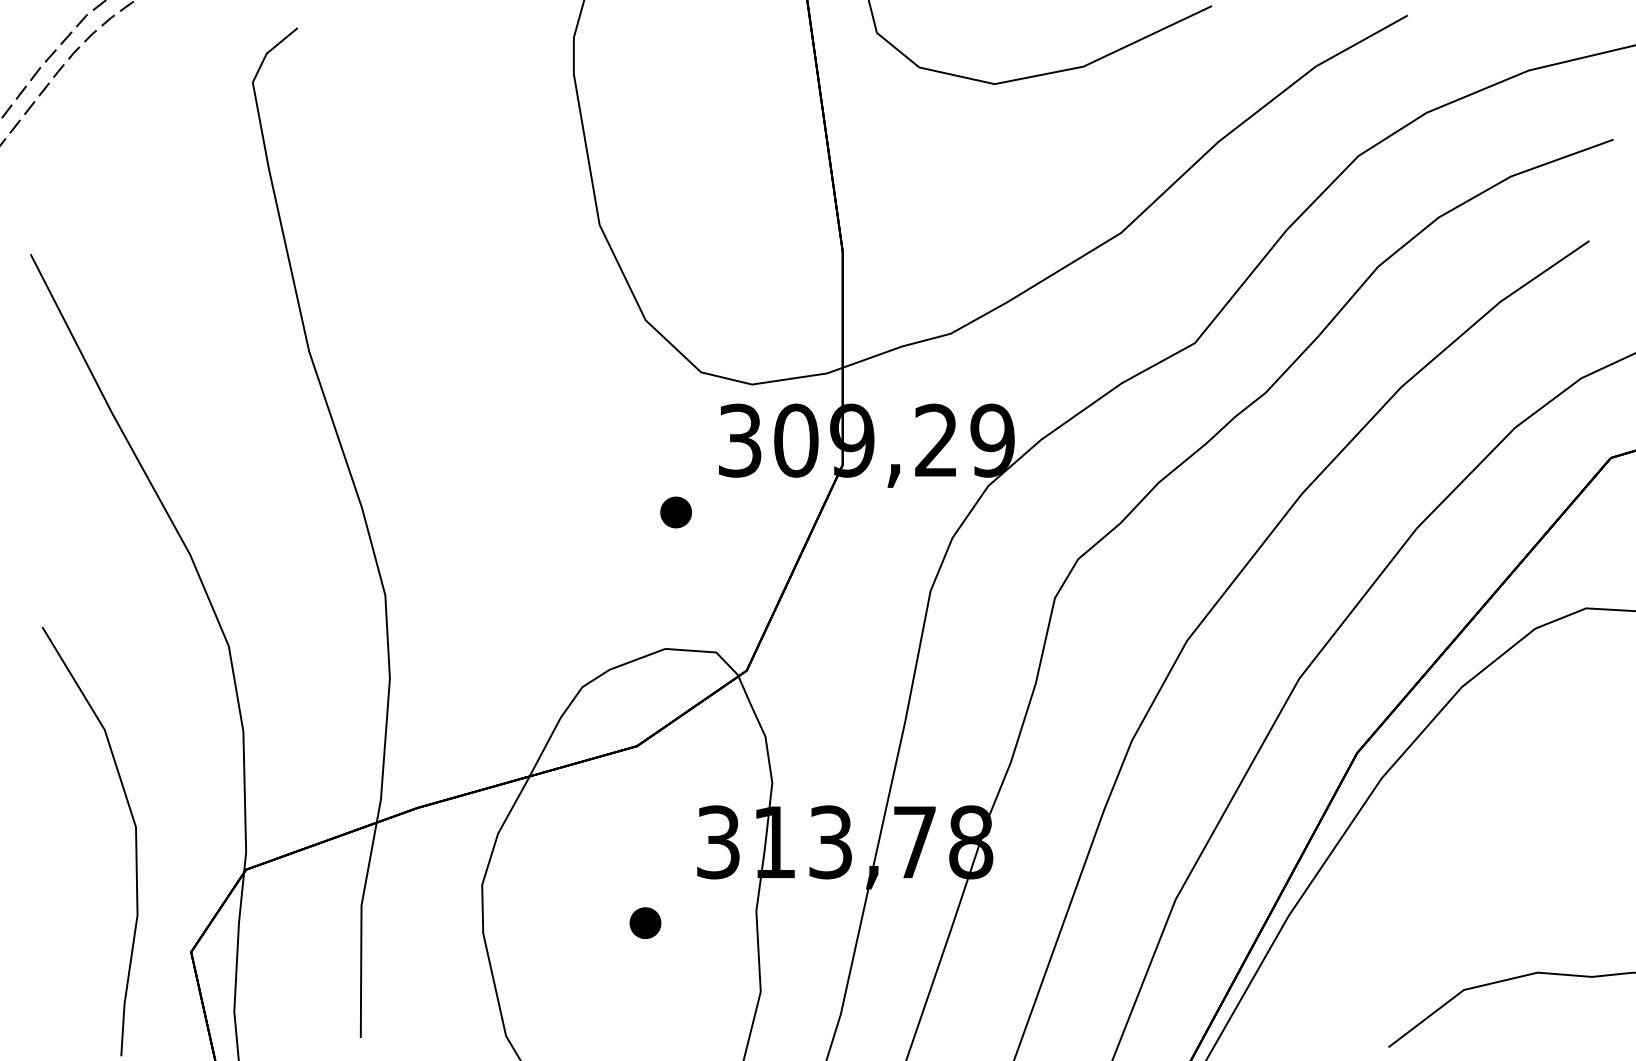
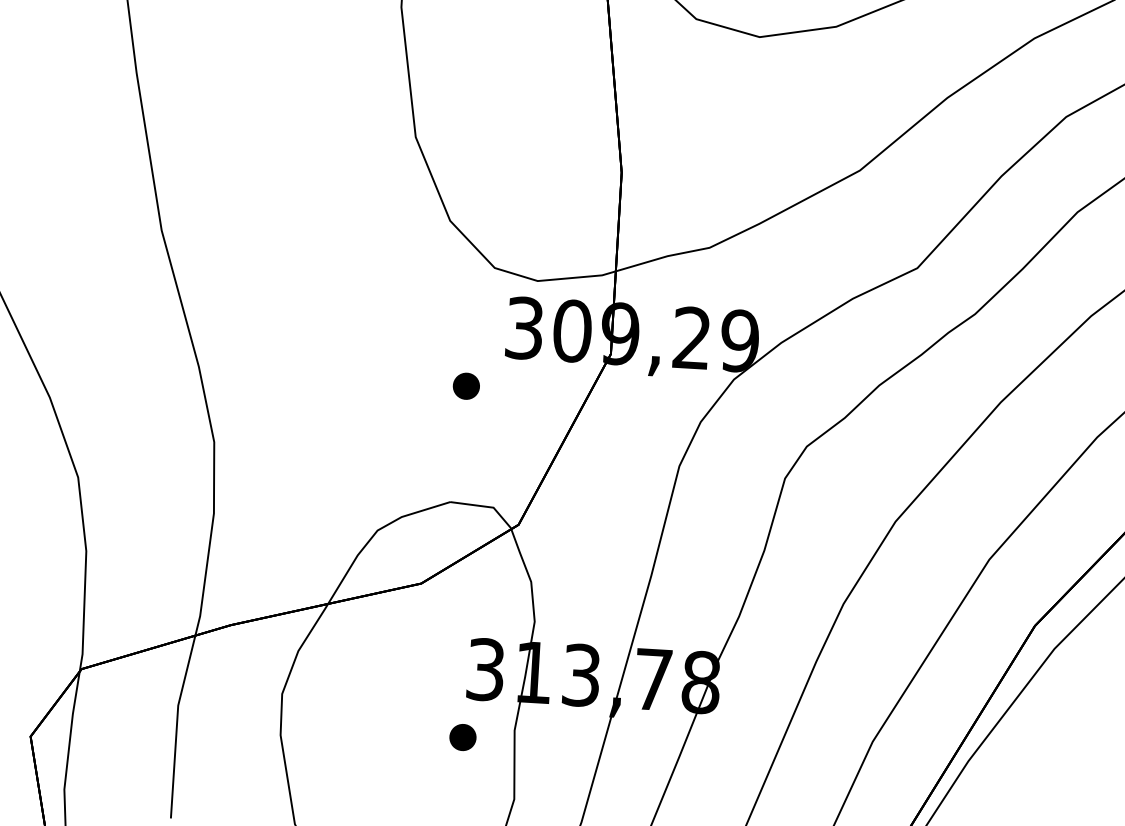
part: (645, 922) -> (463, 736), moved

